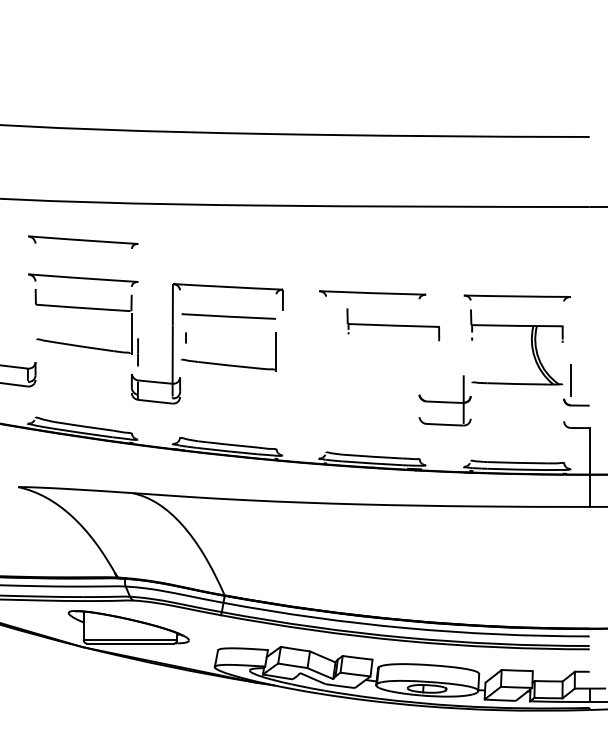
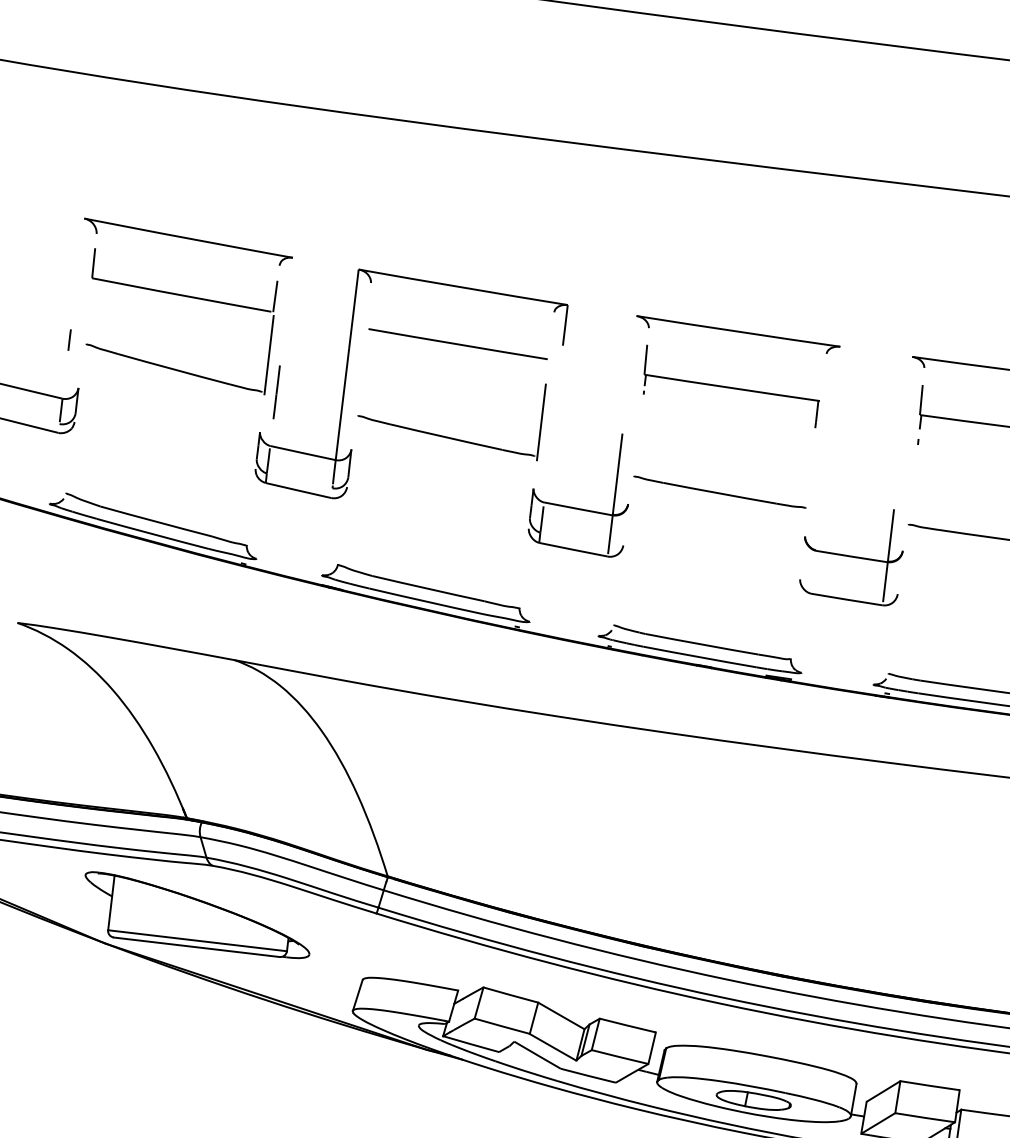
part: (83, 241) -> (197, 168), removed
part: (393, 324) -> (731, 385), moved
line: (185, 337) -> (68, 339), moved
part: (346, 376) -> (669, 485), added

